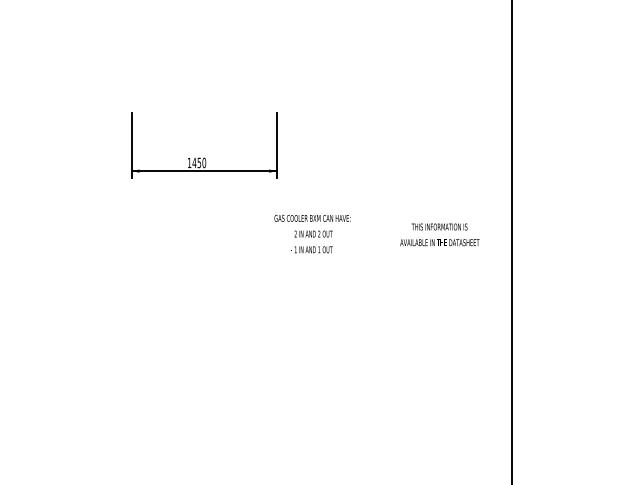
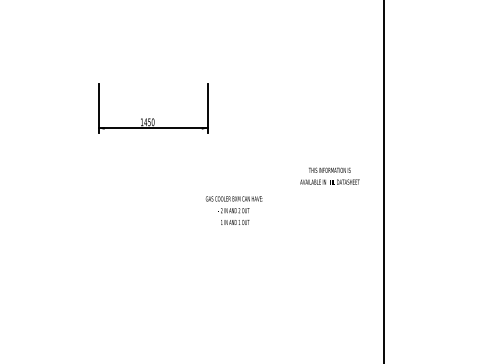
text: (311, 233) -> (233, 210), moved

